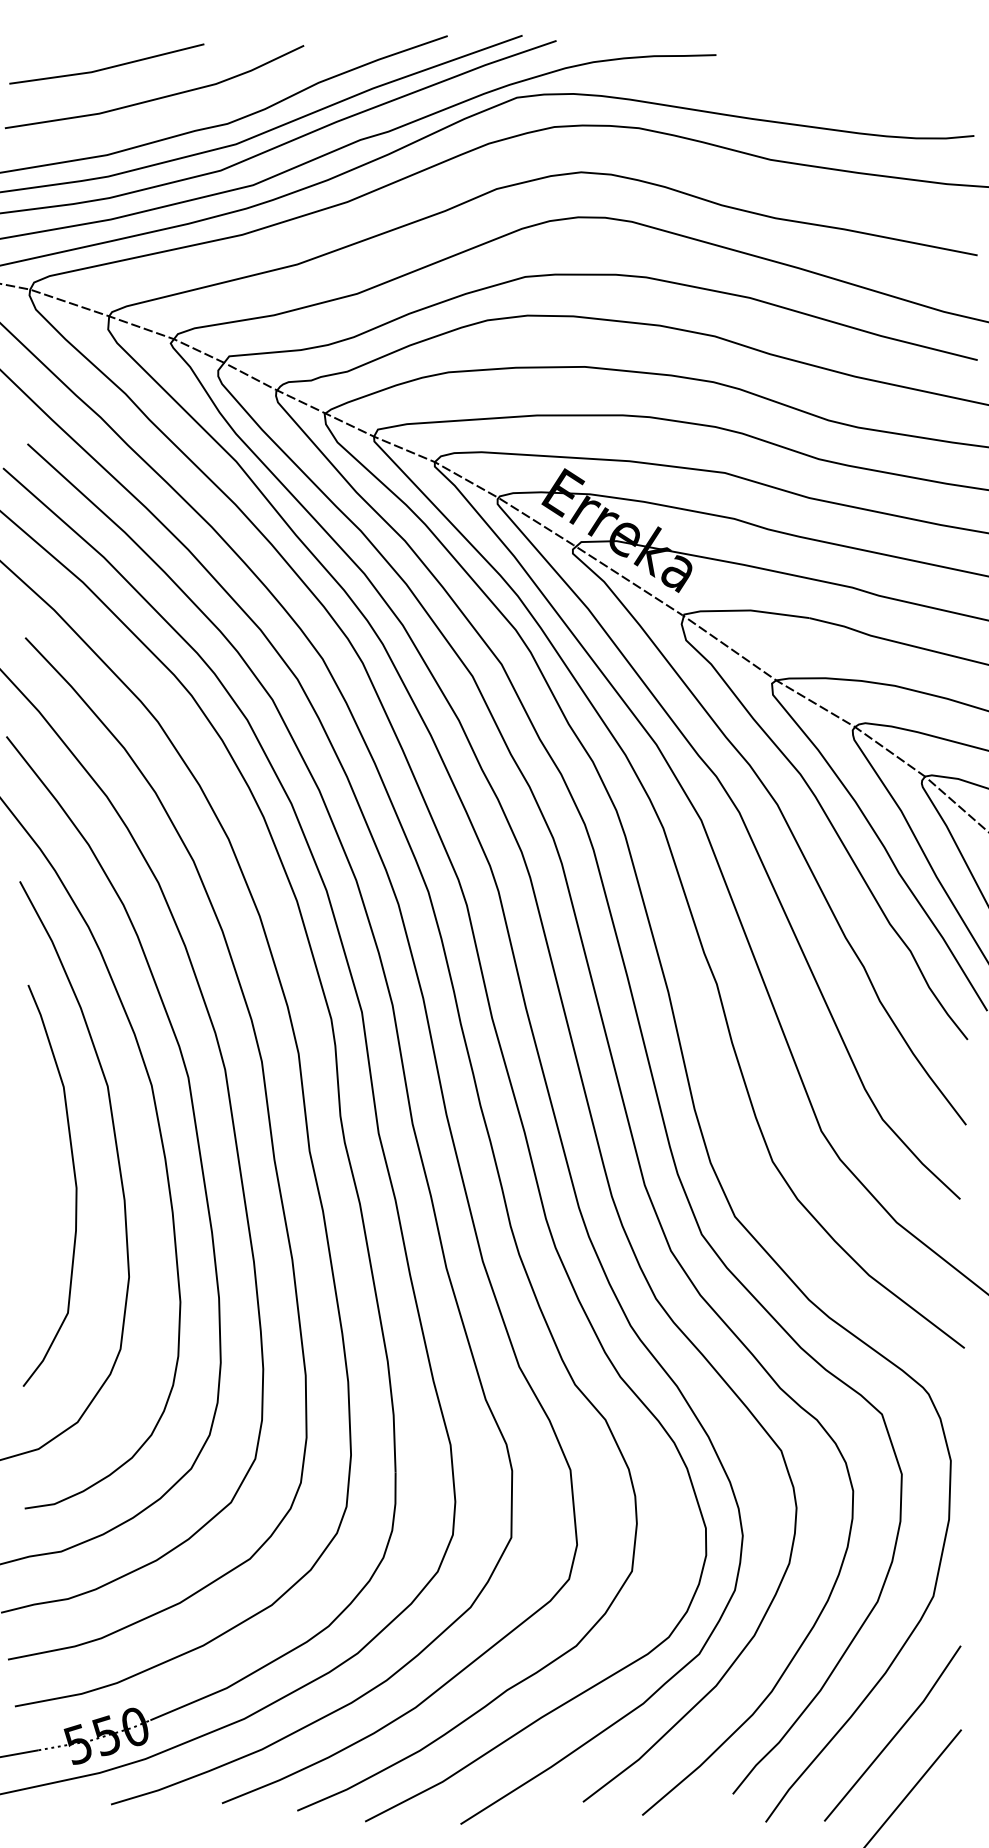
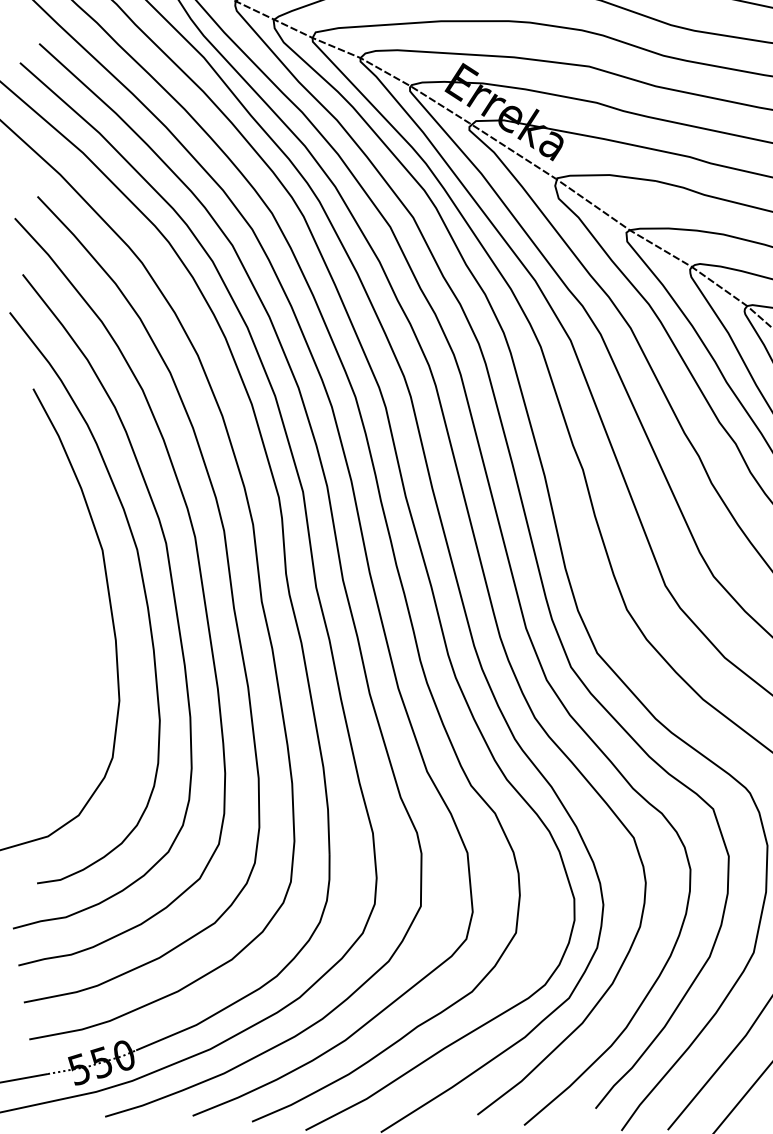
curve: (74, 1181) -> (76, 625), removed

